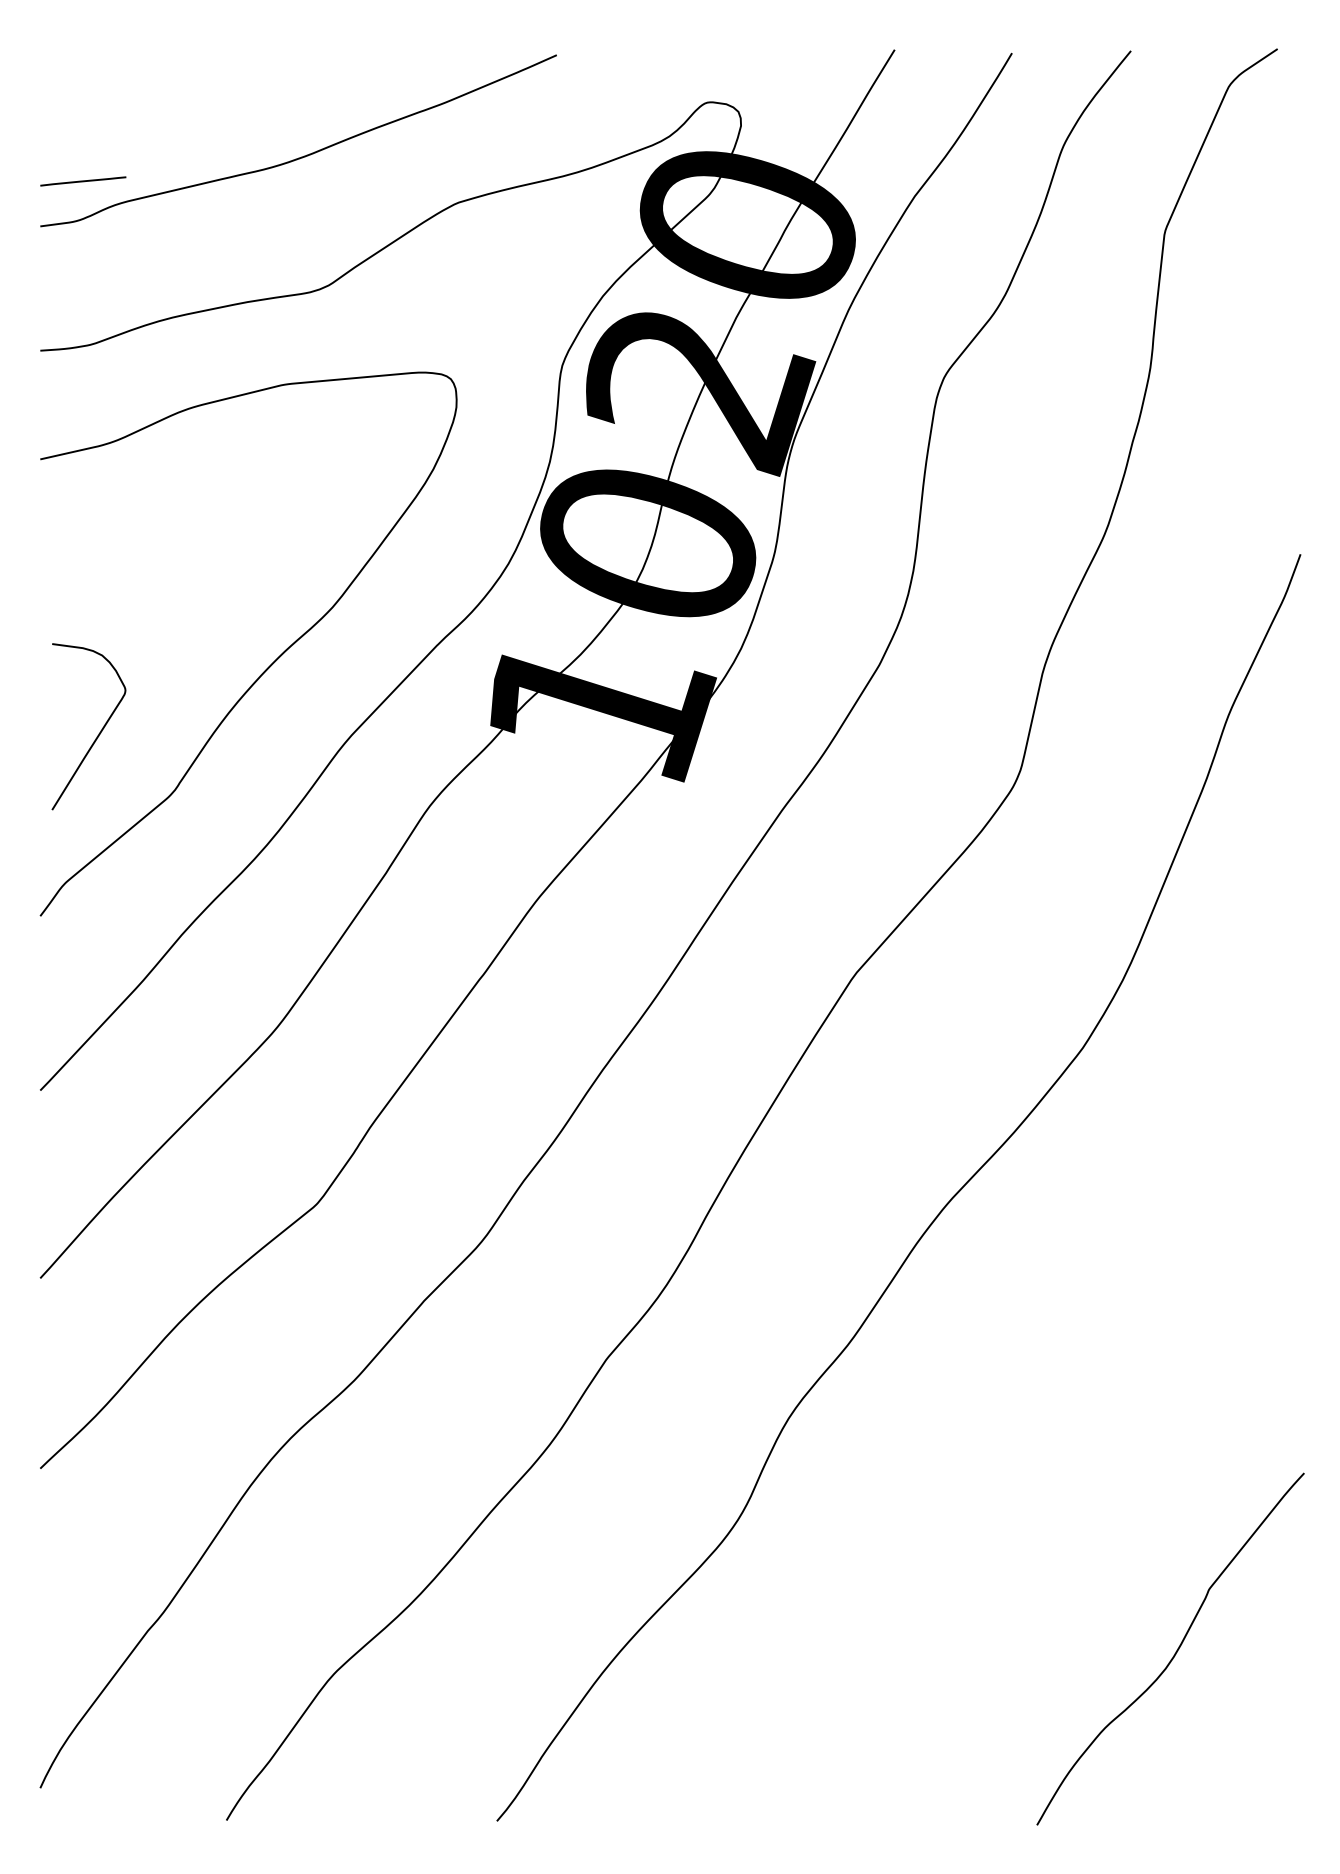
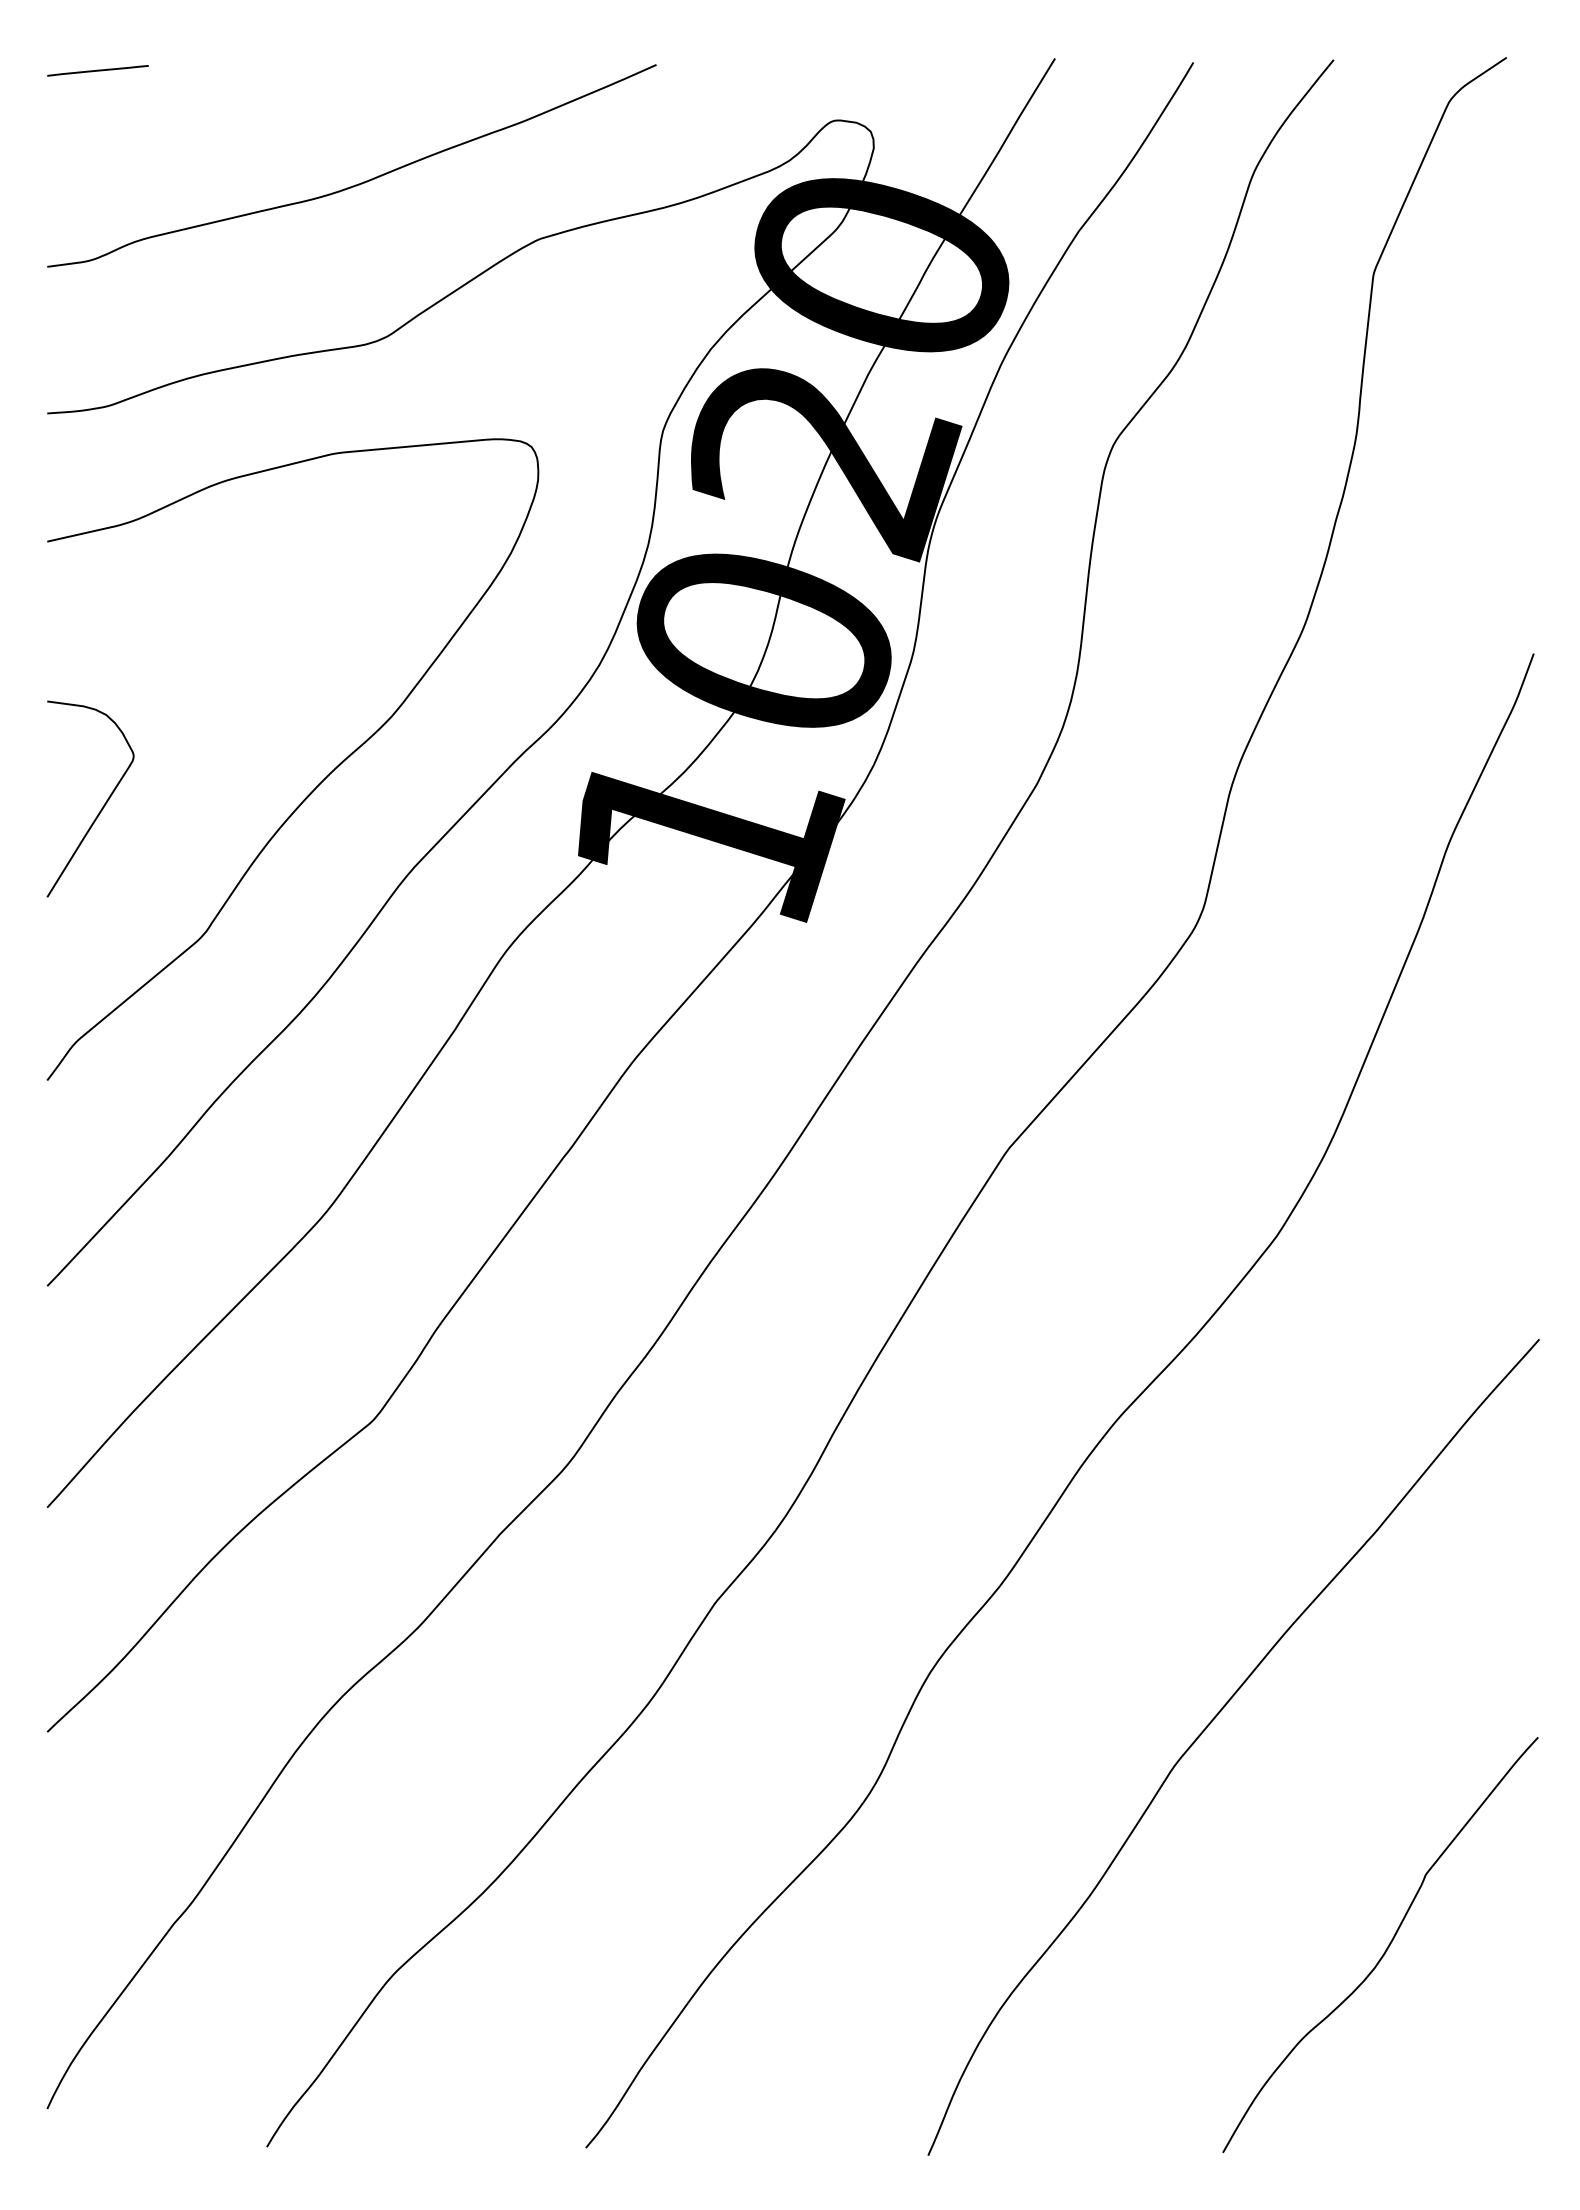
line: (82, 181) -> (97, 70), moved
curve: (99, 733) -> (102, 806), moved
curve: (1023, 1466) -> (1206, 1729), added

